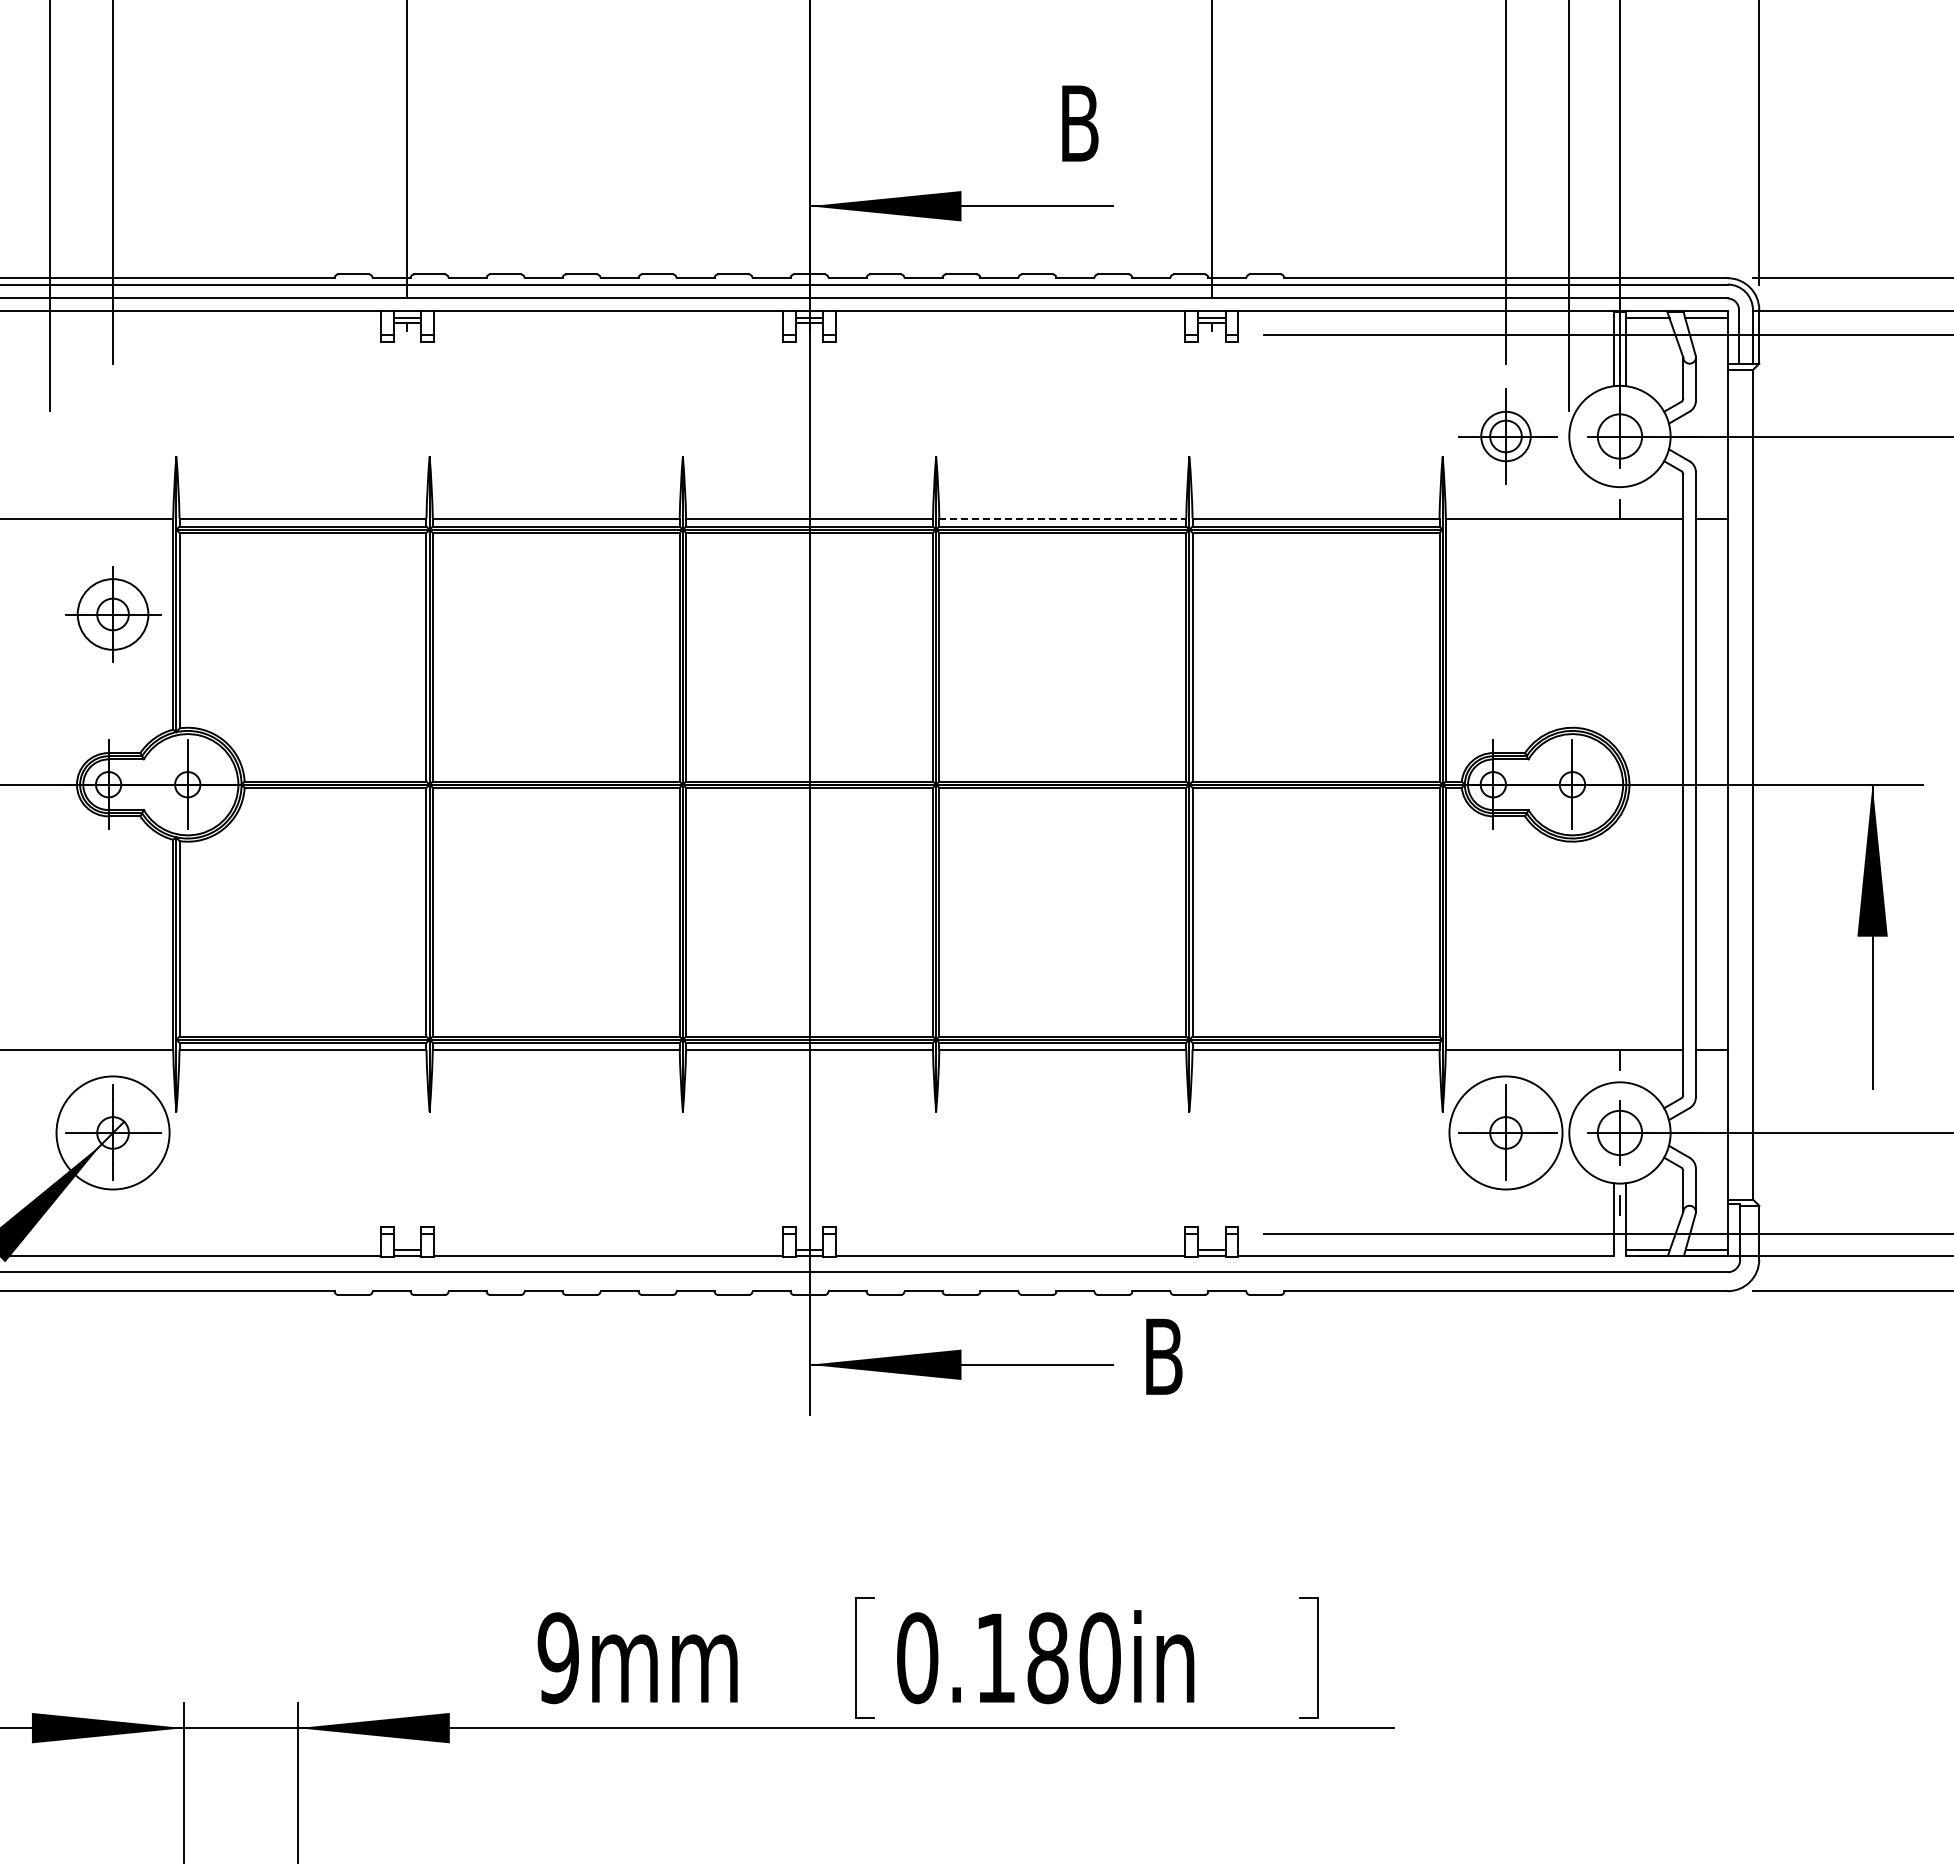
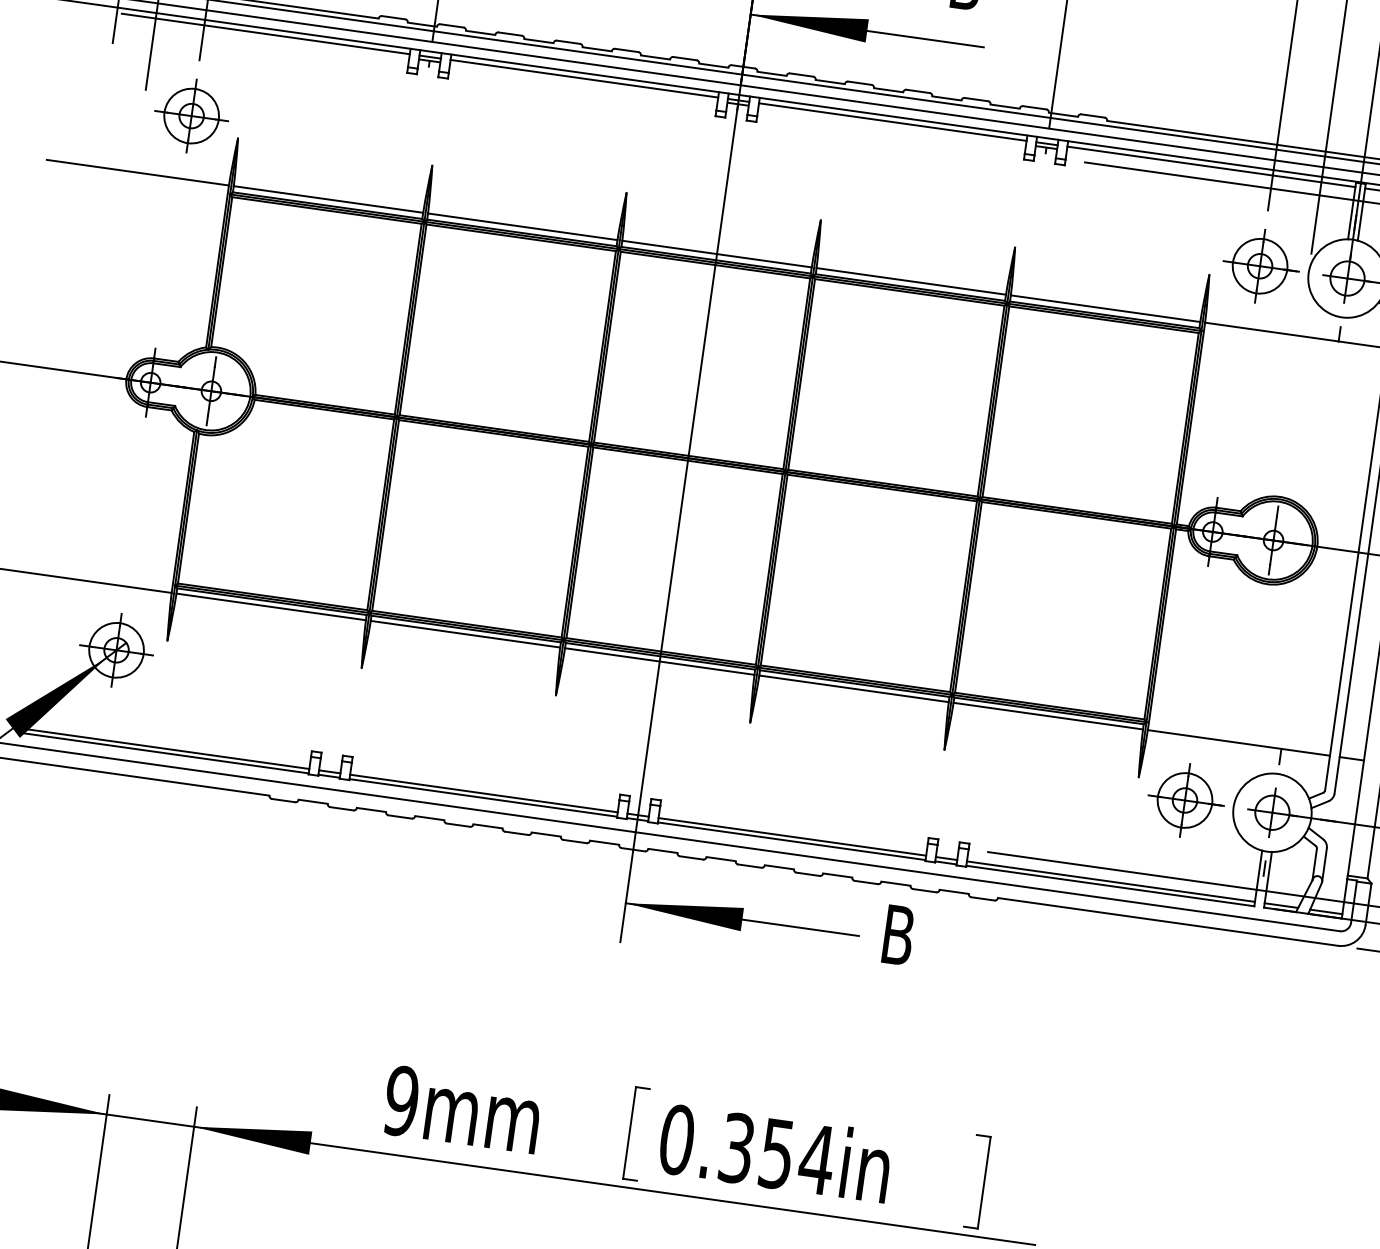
line: (192, 318) -> (265, 34), added
line: (608, 318) -> (584, 78), added
line: (1010, 318) -> (892, 122), added
line: (1425, 318) -> (1211, 167), added
circle: (1505, 436) -> (1259, 266), size x1.43
line: (1063, 518) -> (911, 281), dashed -> solid
part: (113, 614) -> (191, 116), moved
circle: (112, 1132) -> (116, 649), size x0.62
circle: (1505, 1132) -> (1184, 800), size x0.62
line: (192, 1250) -> (164, 749), added
line: (608, 1250) -> (483, 793), added
line: (1010, 1250) -> (792, 837), added
line: (1425, 1250) -> (1110, 881), added
text: (1048, 1658) -> (777, 1154), 0.180in -> 0.354in

